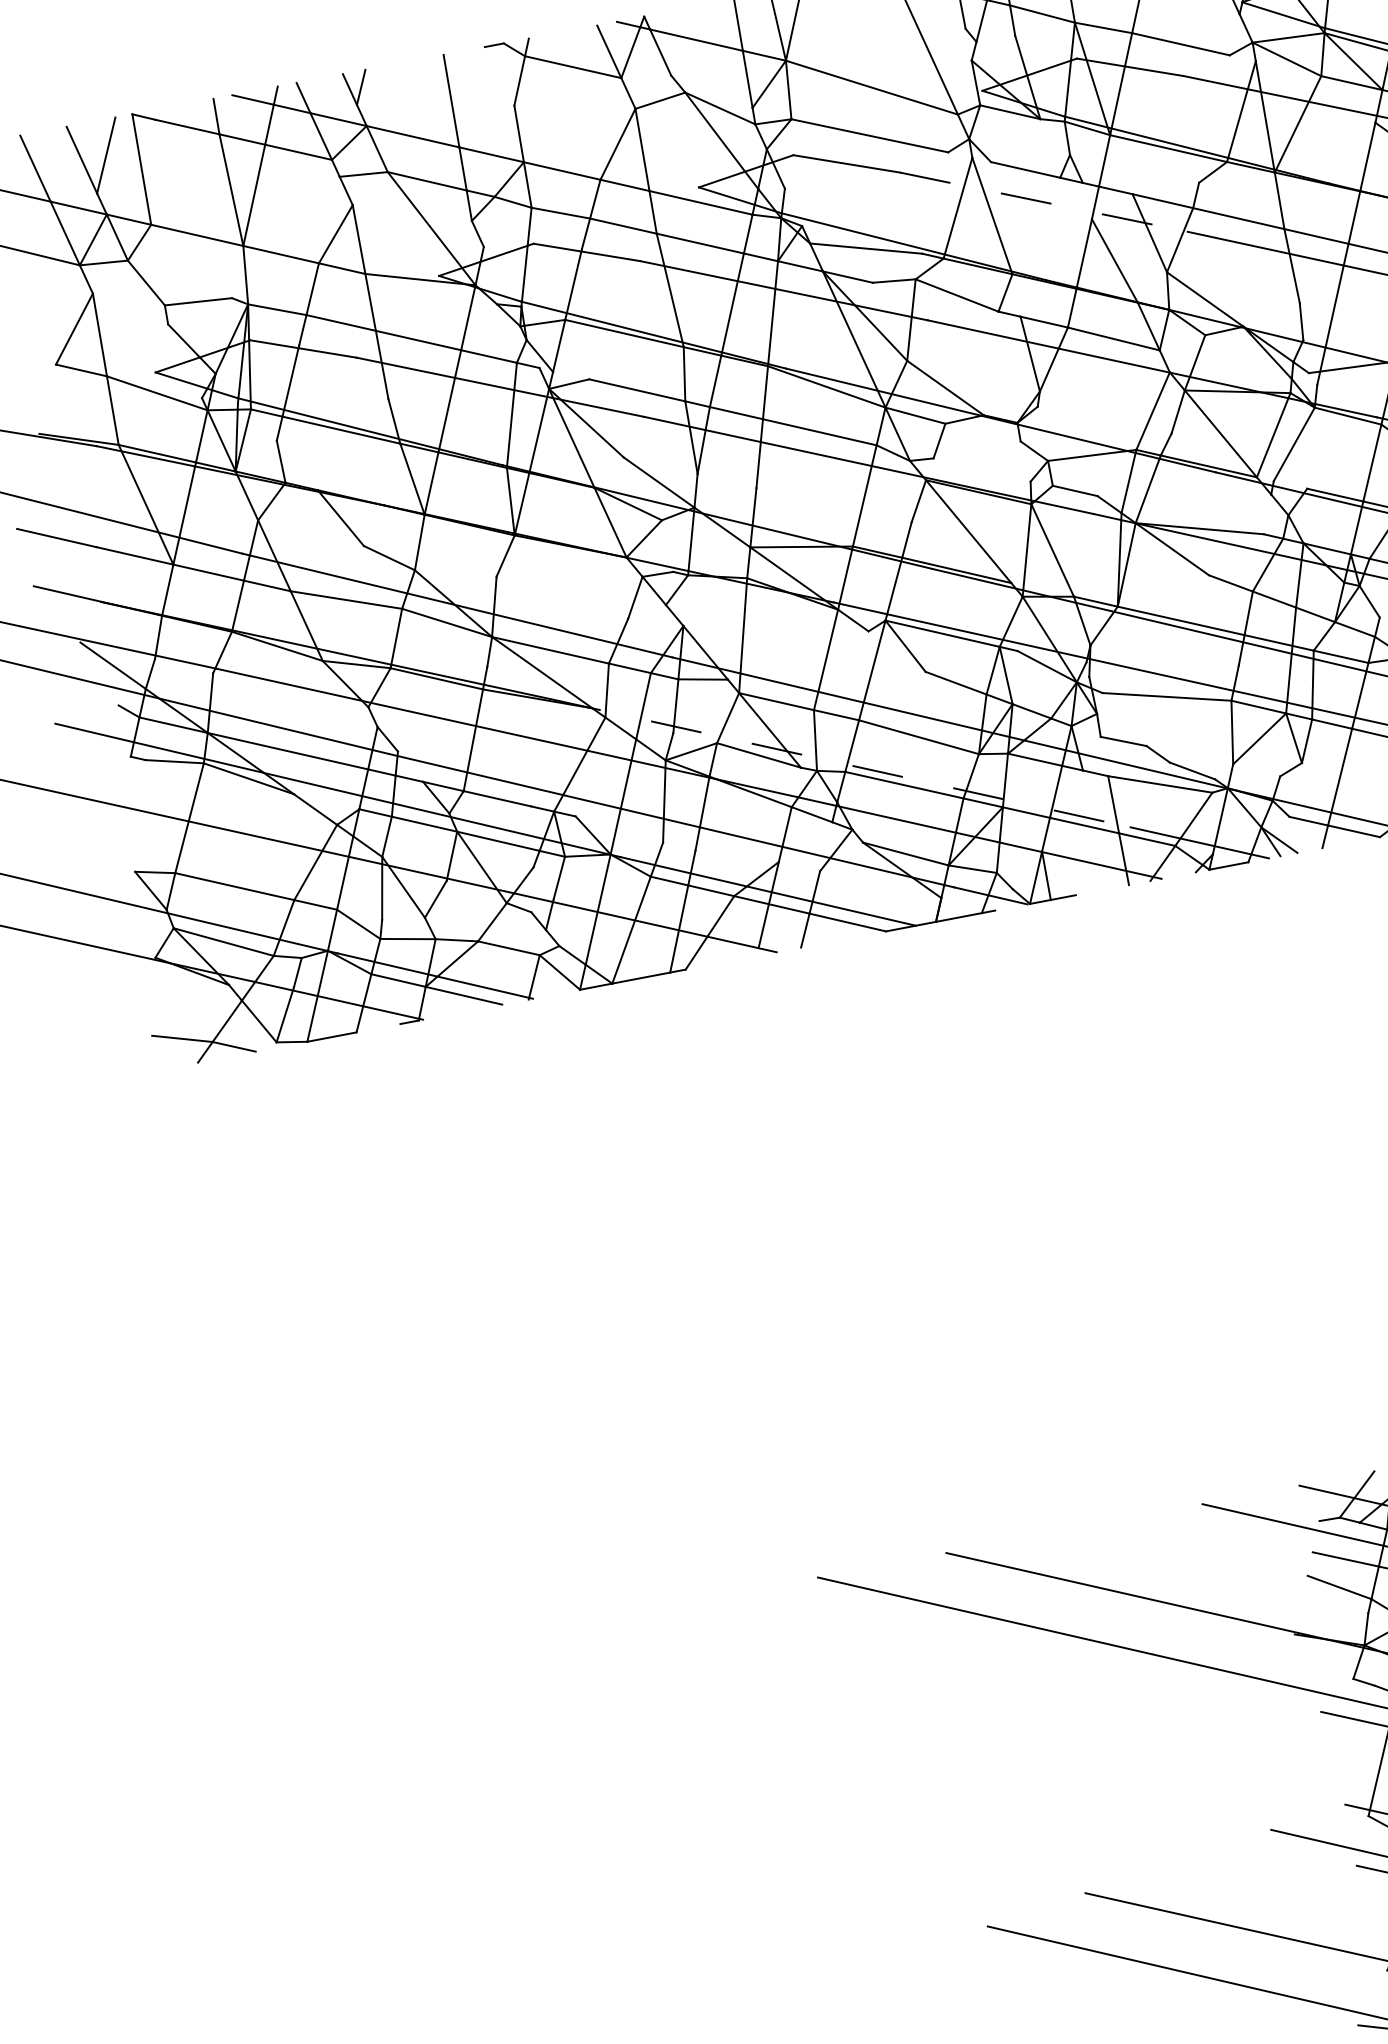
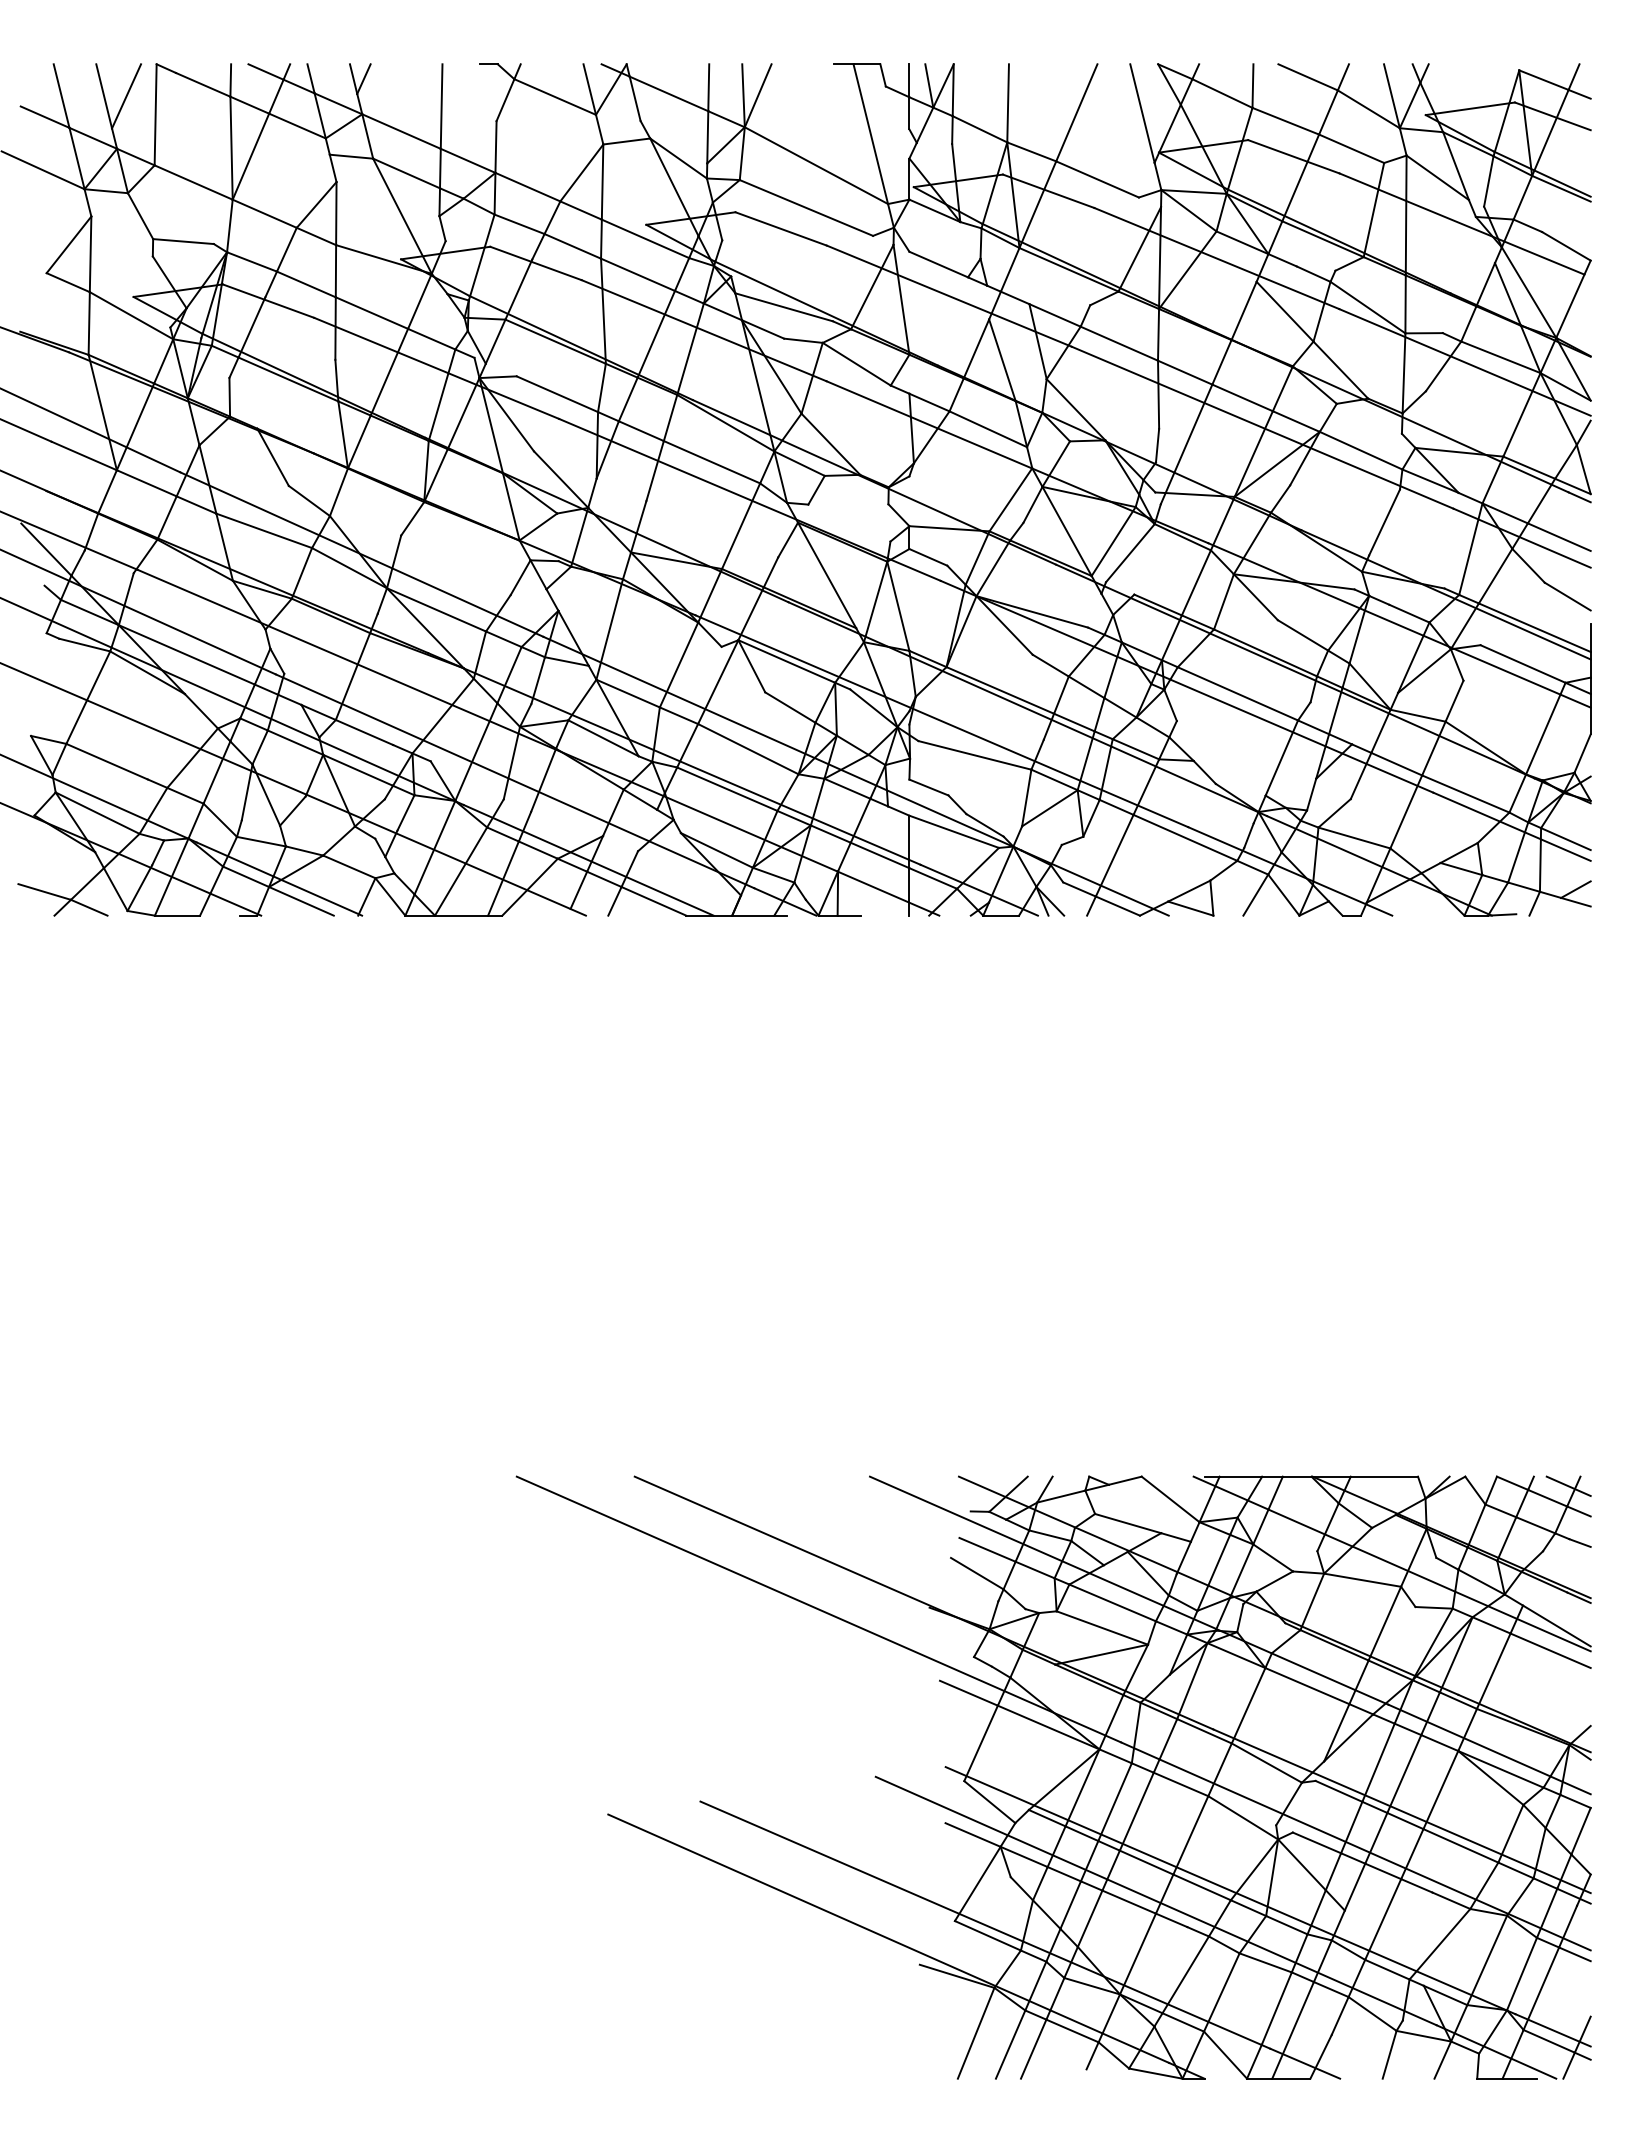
line: (1044, 202) -> (949, 296), dashed -> solid
line: (840, 763) -> (674, 759), dashed -> solid

